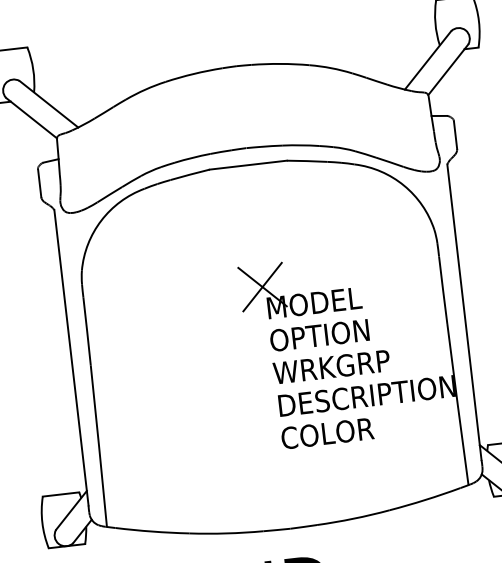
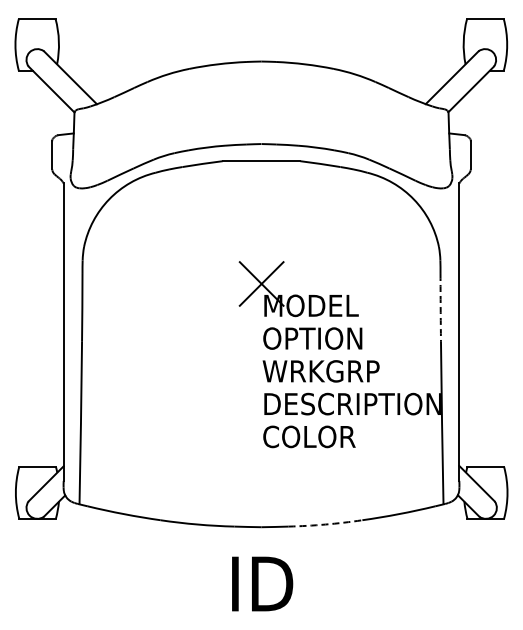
arc: (442, 289) -> (440, 307), solid -> dashed
arc: (353, 518) -> (325, 524), solid -> dashed

